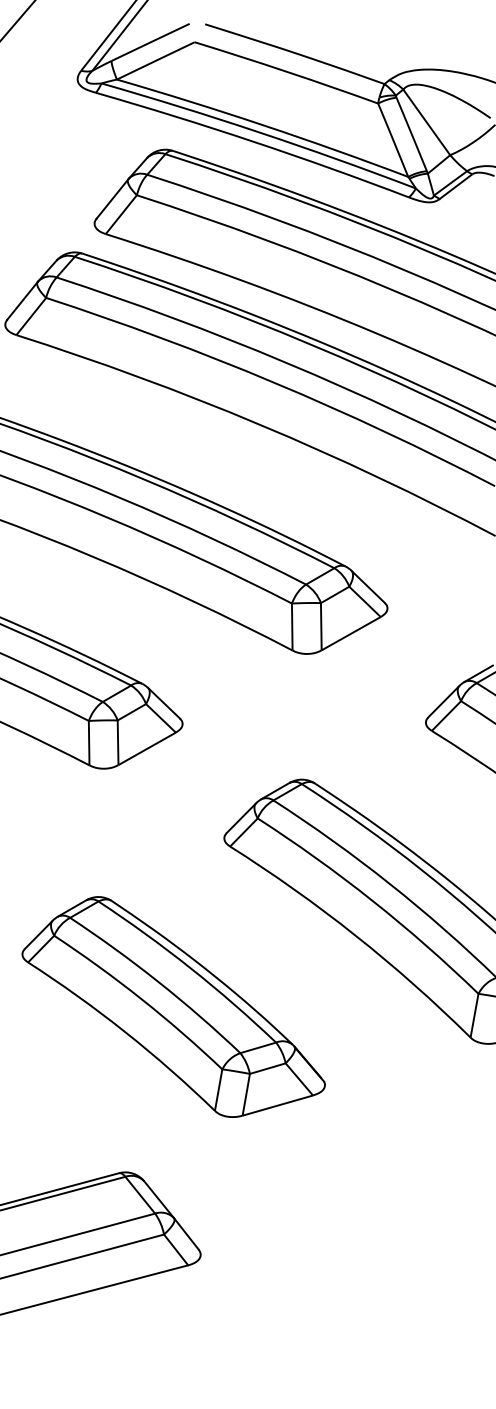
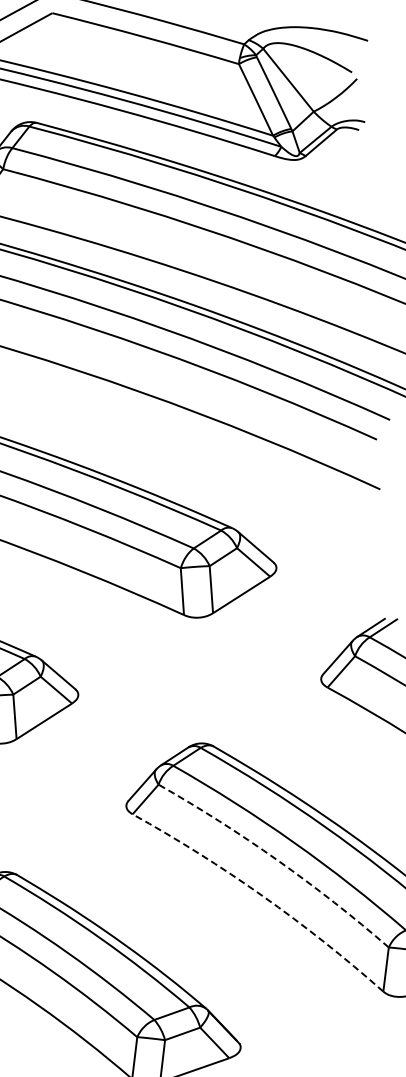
arc: (372, 900) -> (277, 860), solid -> dashed
arc: (355, 935) -> (262, 896), solid -> dashed

